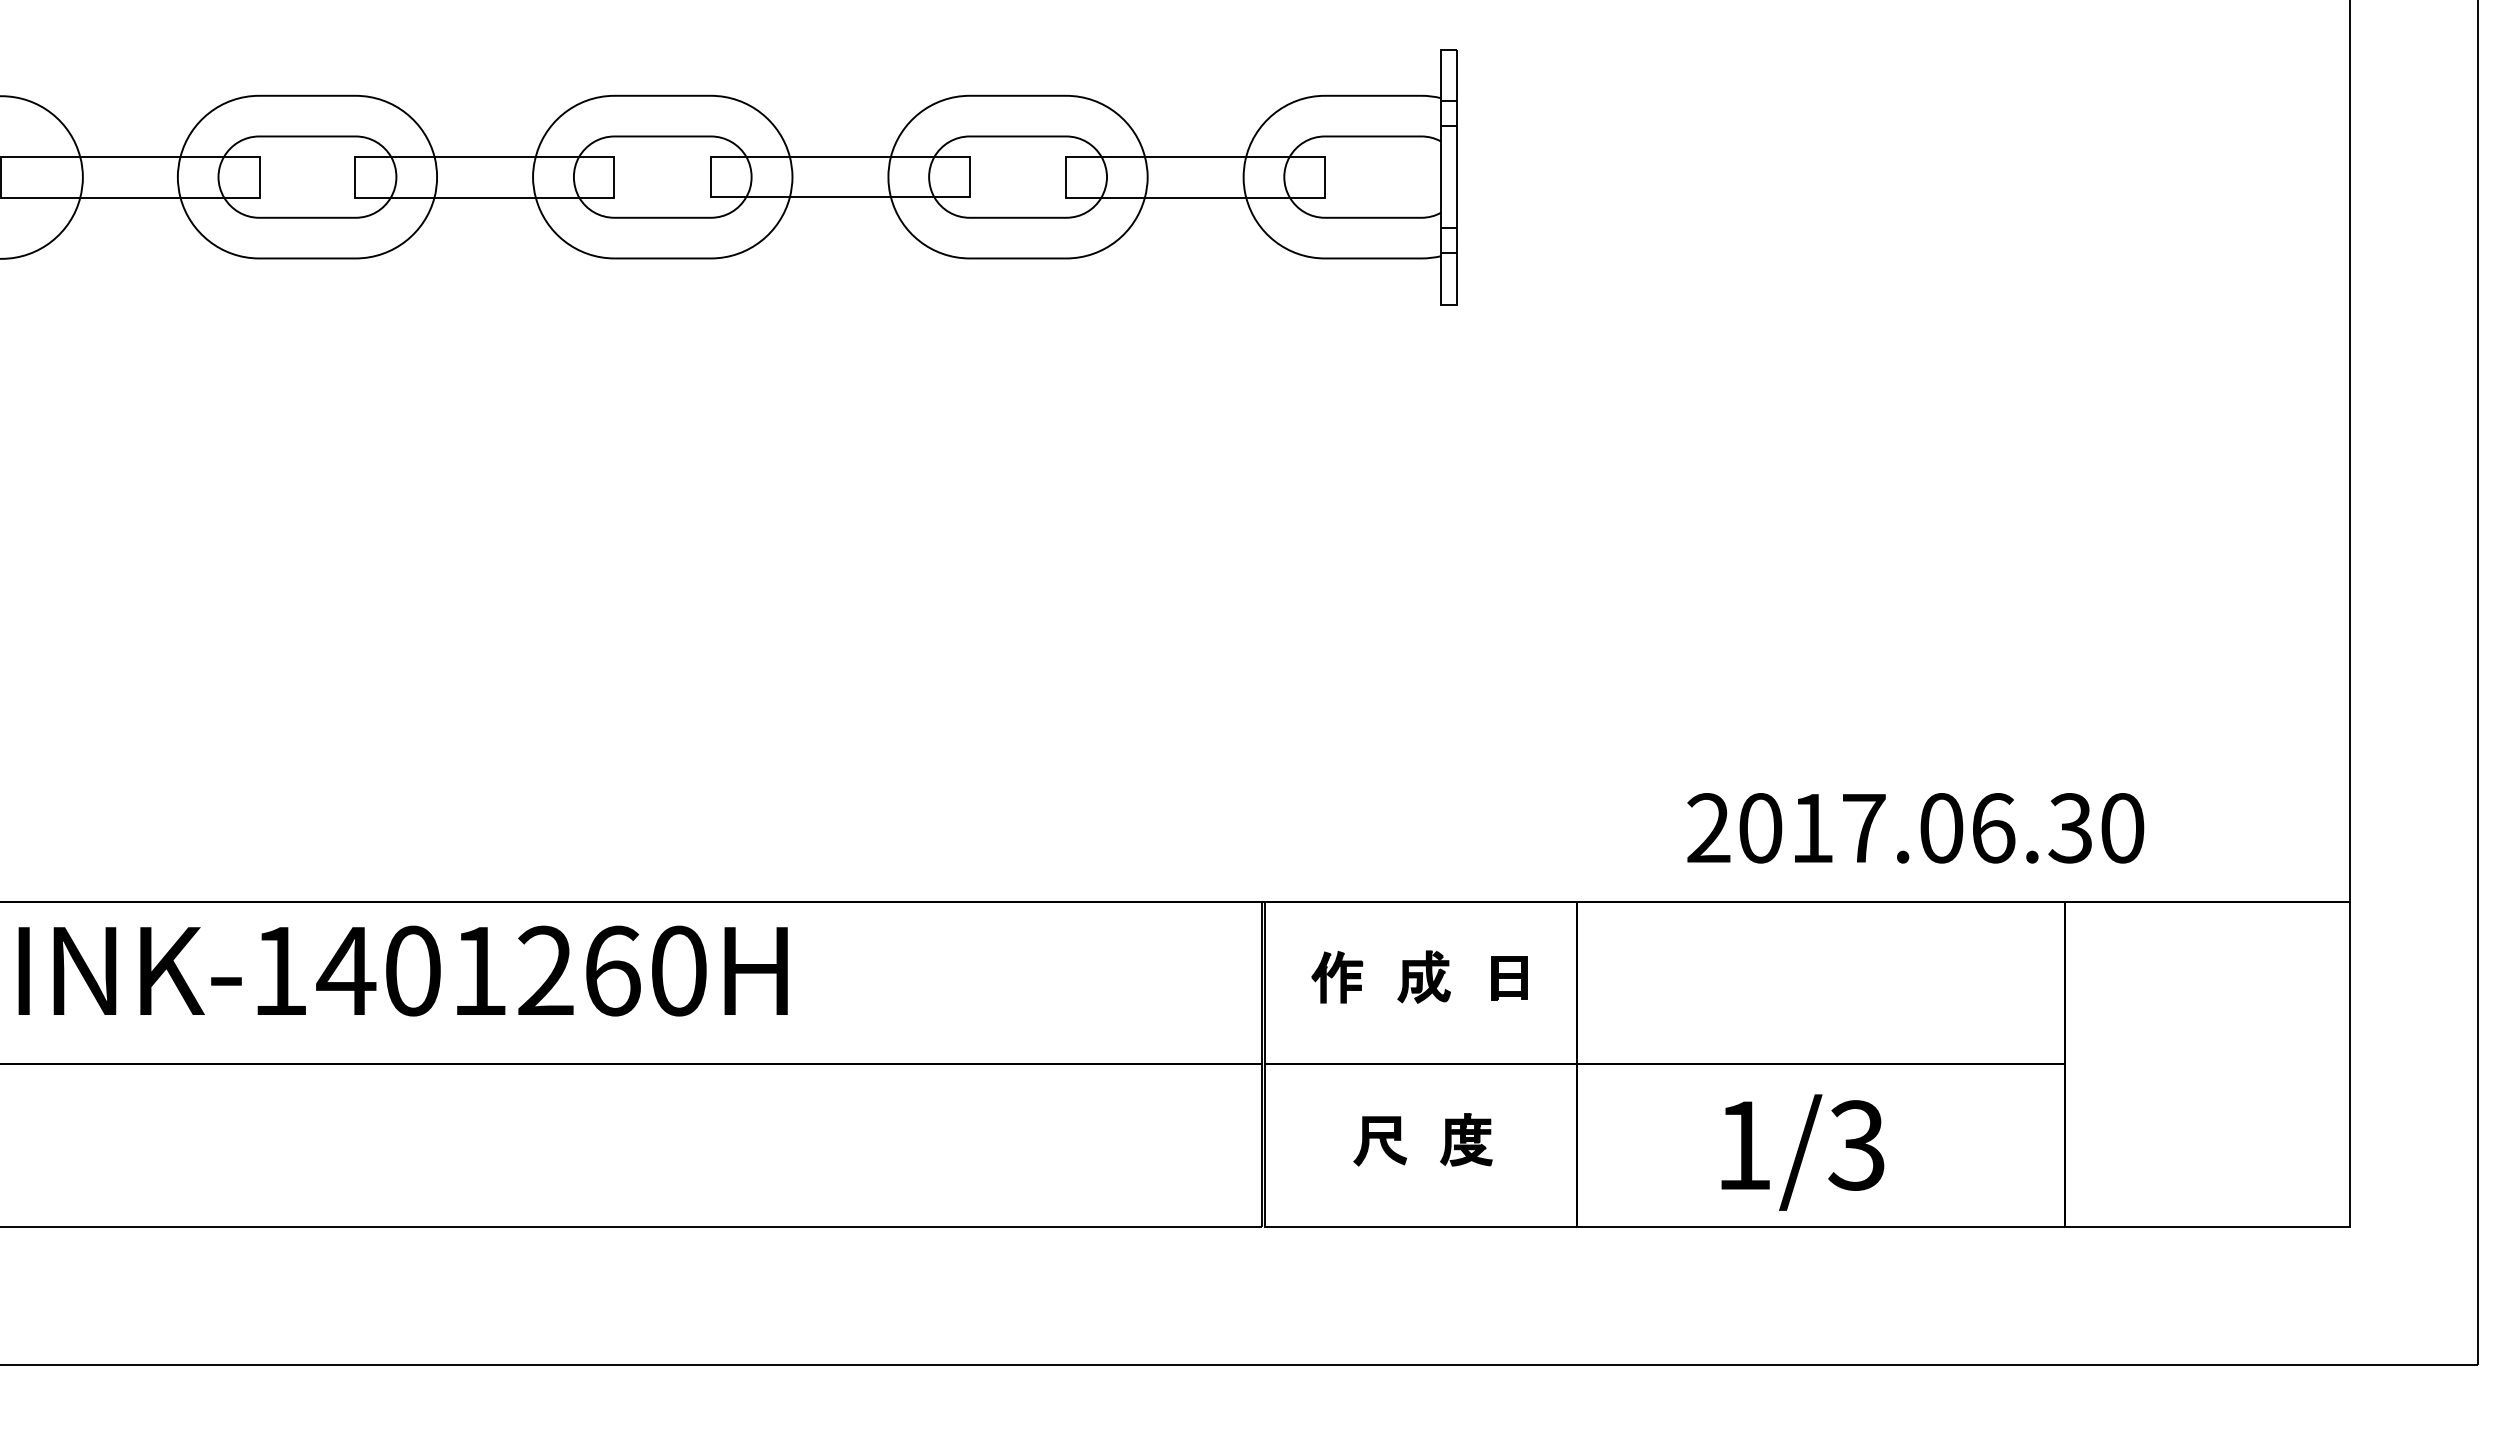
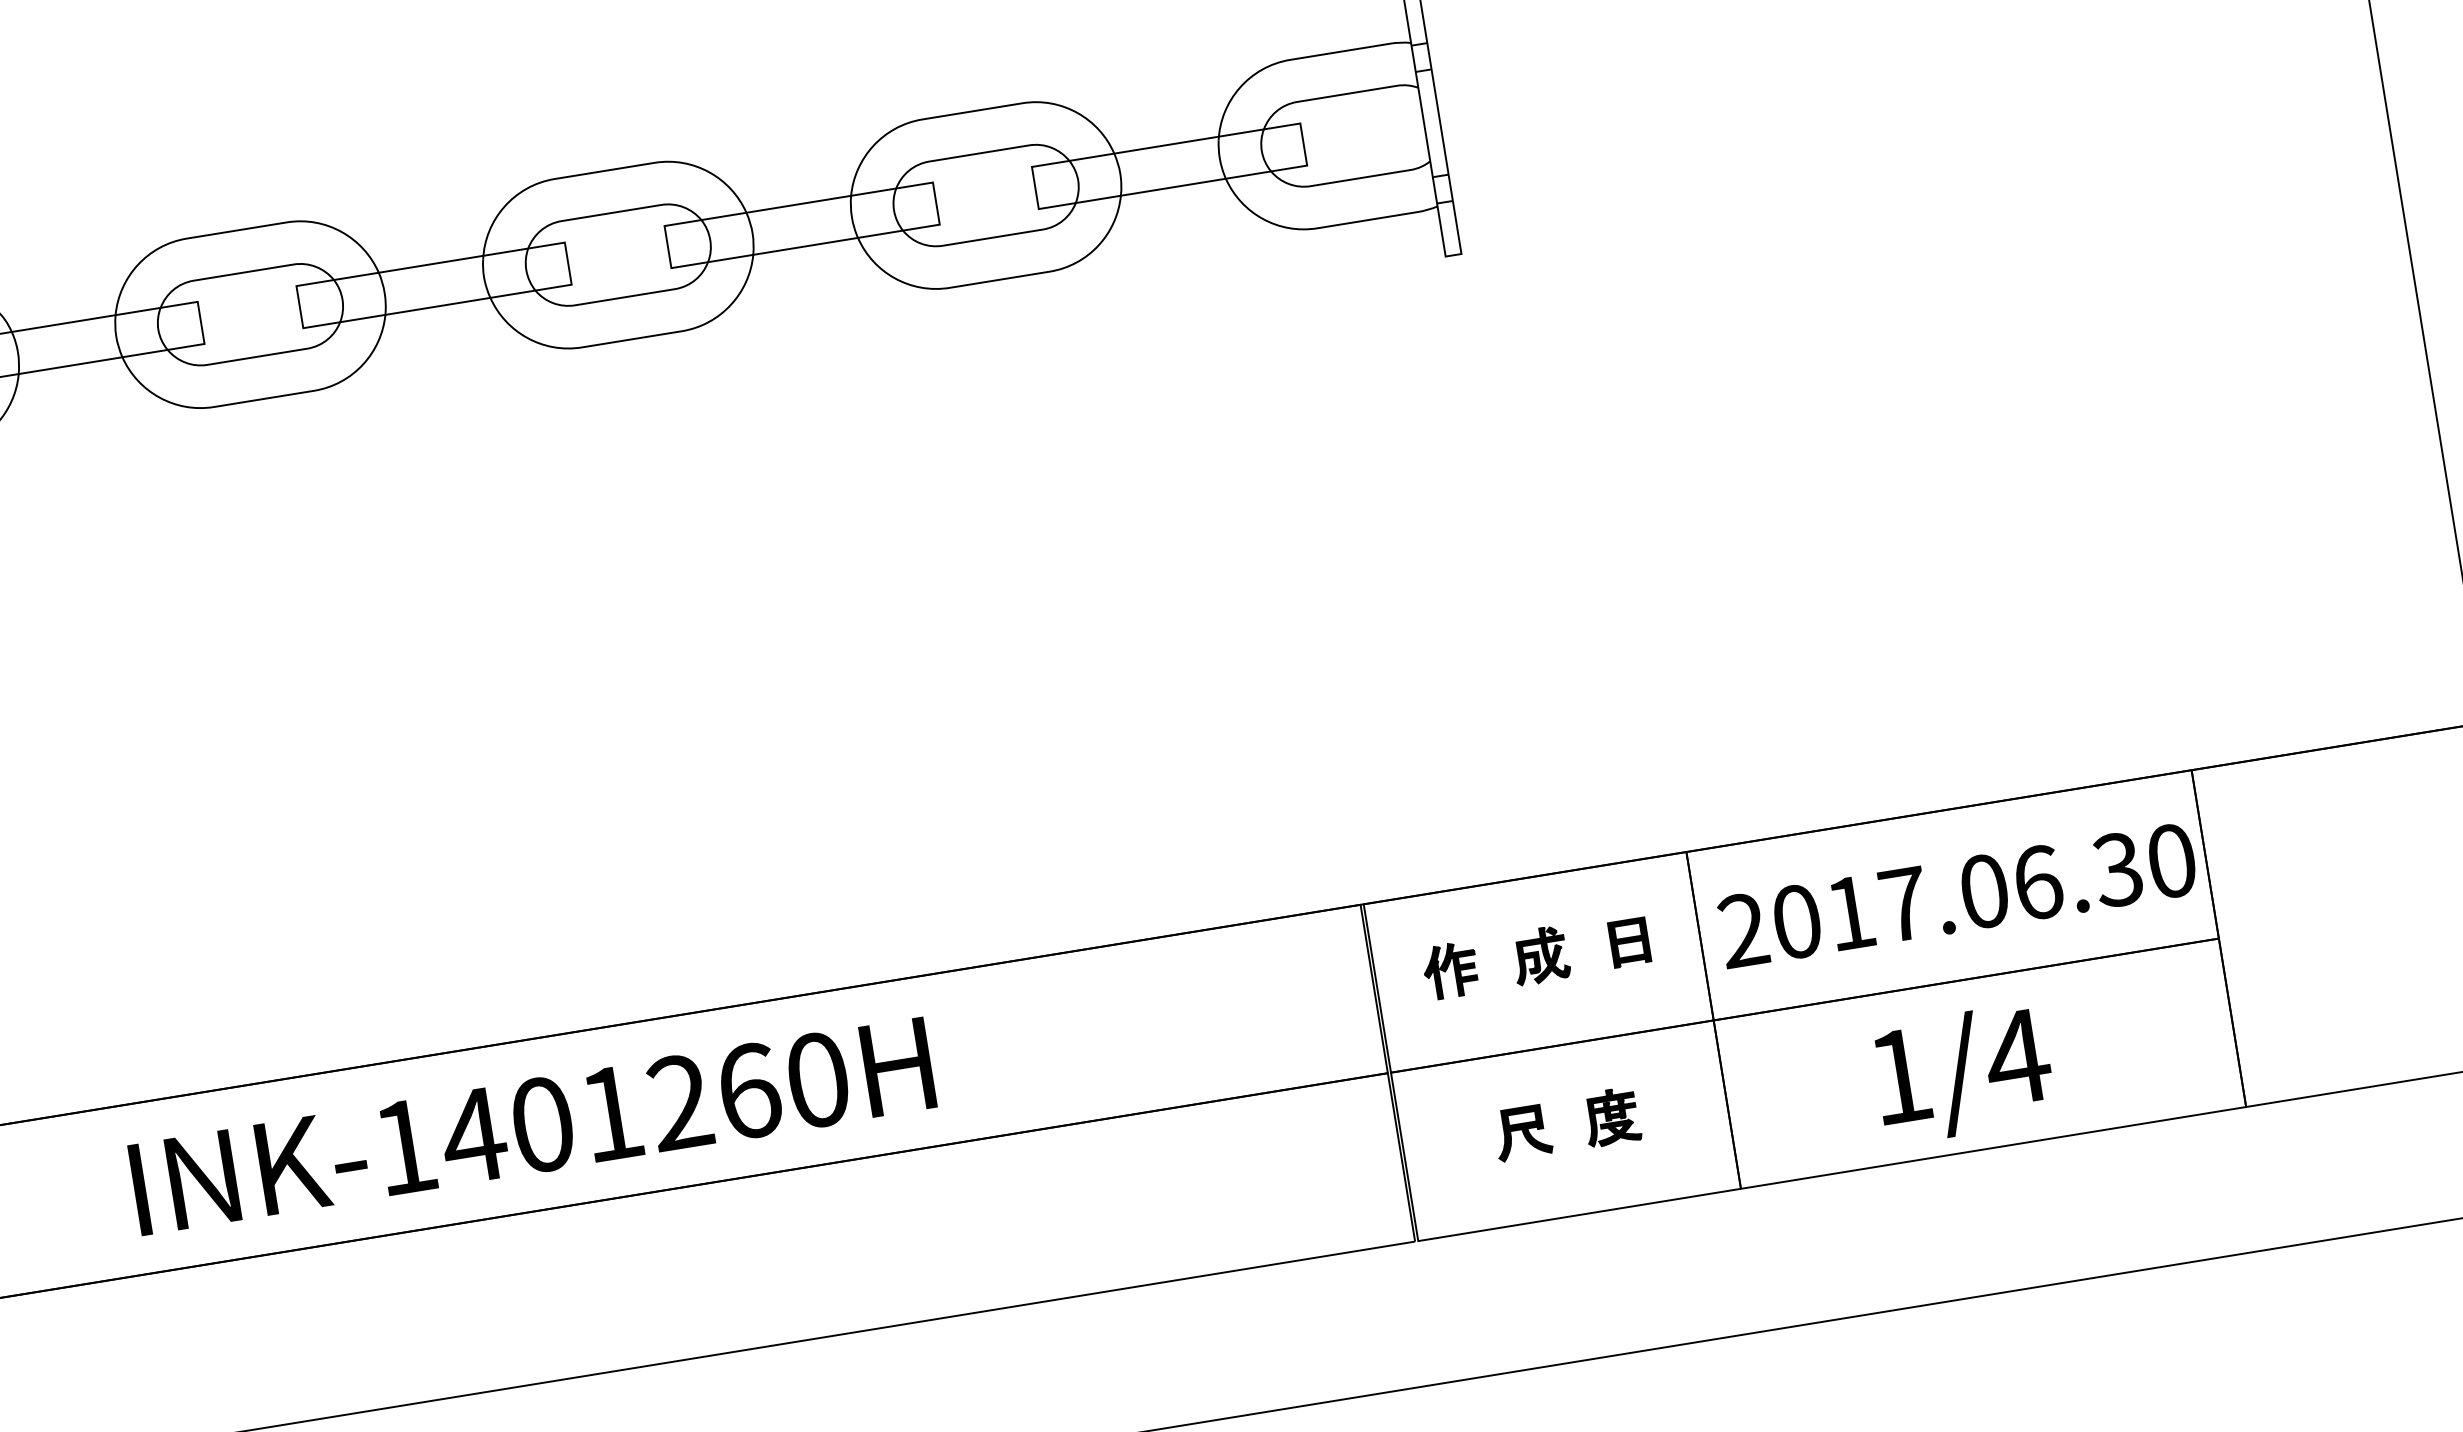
text: (1915, 828) -> (1957, 896), moved
text: (402, 970) -> (531, 1125), moved
text: (1857, 1145) -> (2017, 1057), 1/3 -> 1/4

